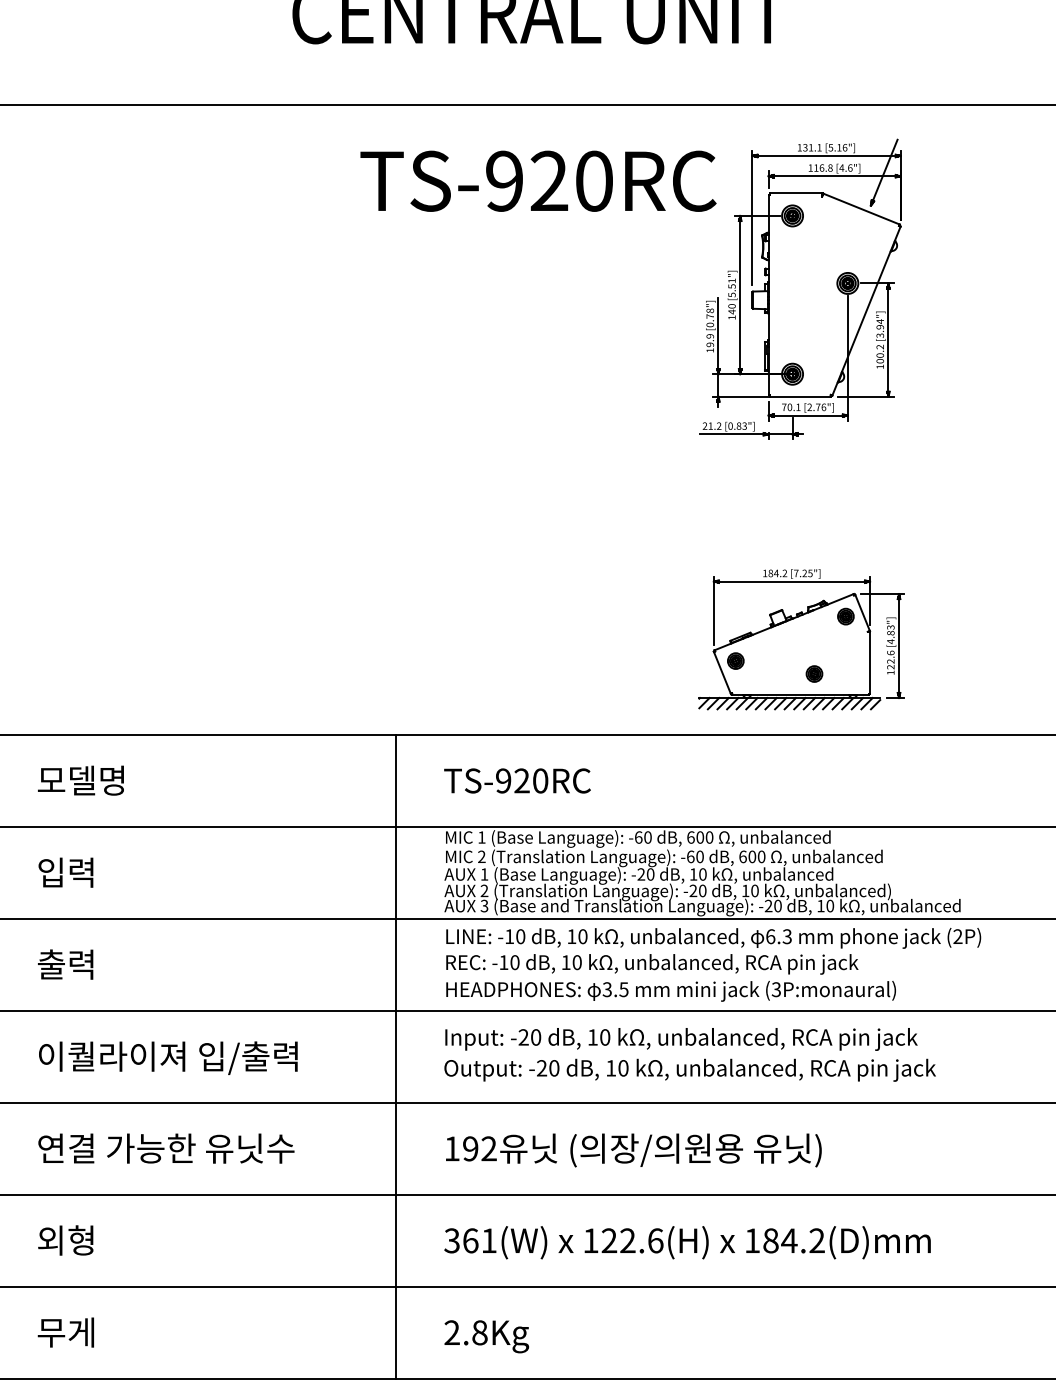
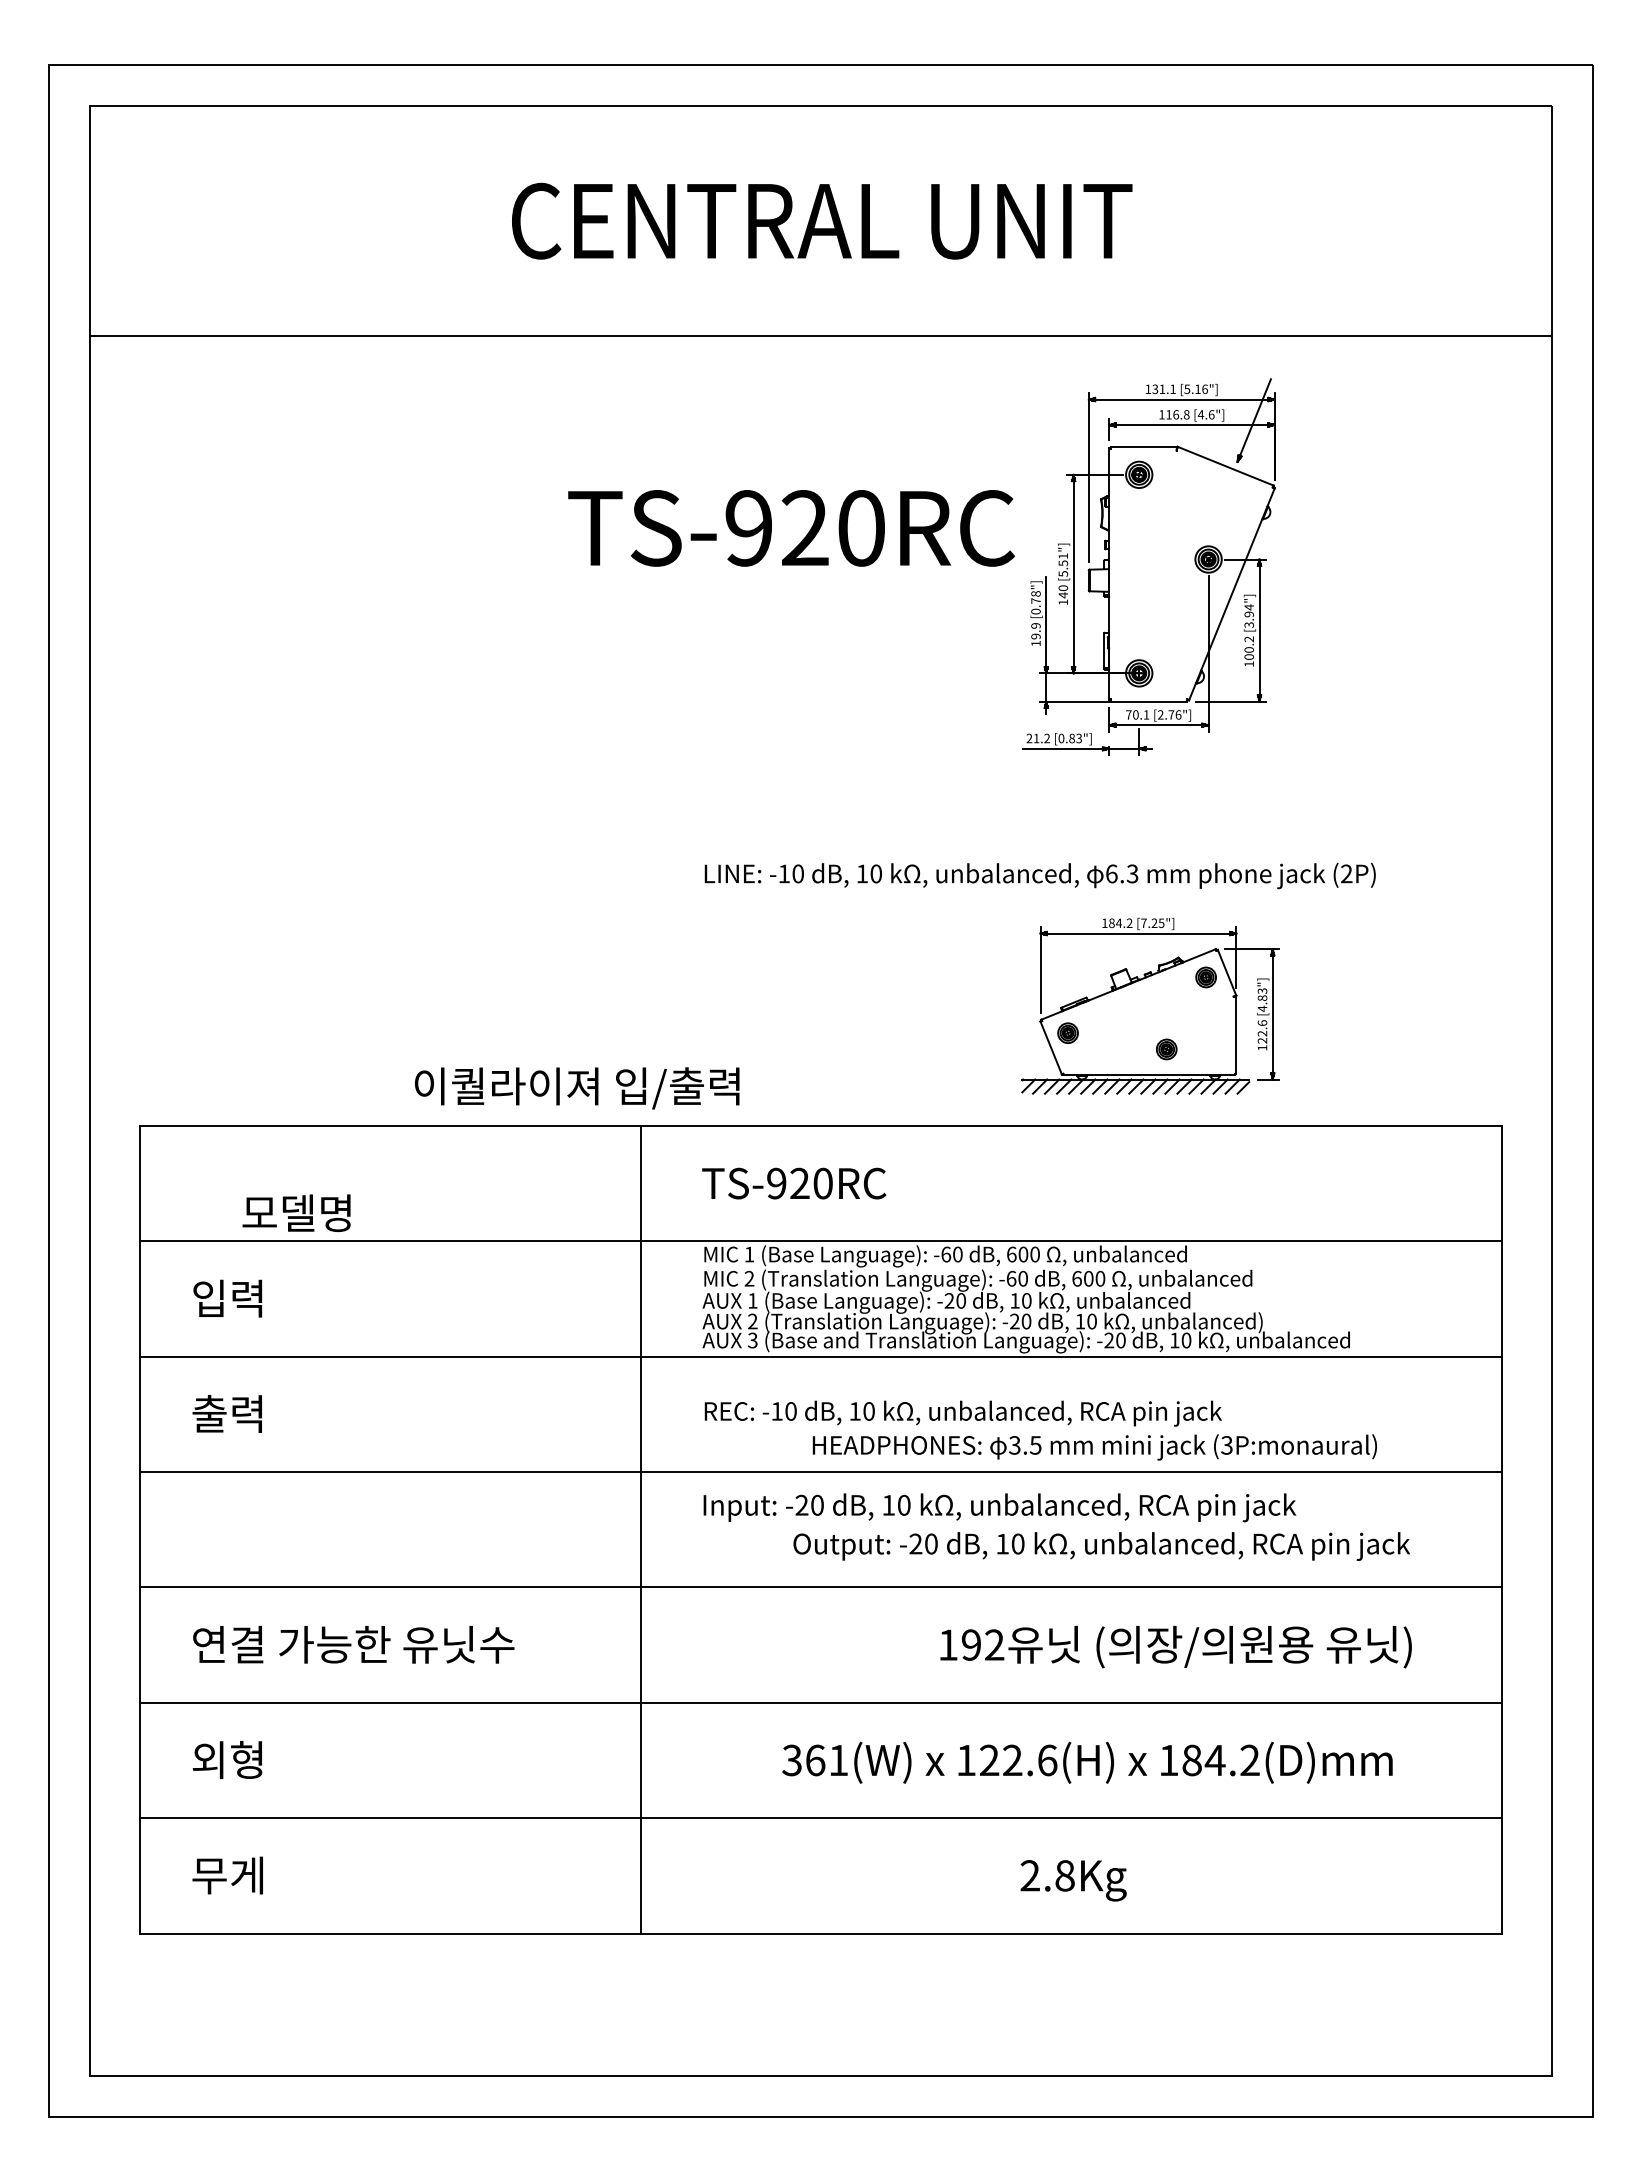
text: (538, 181) -> (791, 528), moved
text: (80, 780) -> (296, 1213), moved
text: (713, 937) -> (1039, 875), moved
text: (670, 991) -> (1094, 1447), moved
text: (168, 1058) -> (577, 1088), moved
text: (689, 1070) -> (1101, 1546), moved
text: (633, 1150) -> (1175, 1647), moved
text: (687, 1242) -> (1087, 1762), moved
text: (486, 1336) -> (1073, 1880), moved

